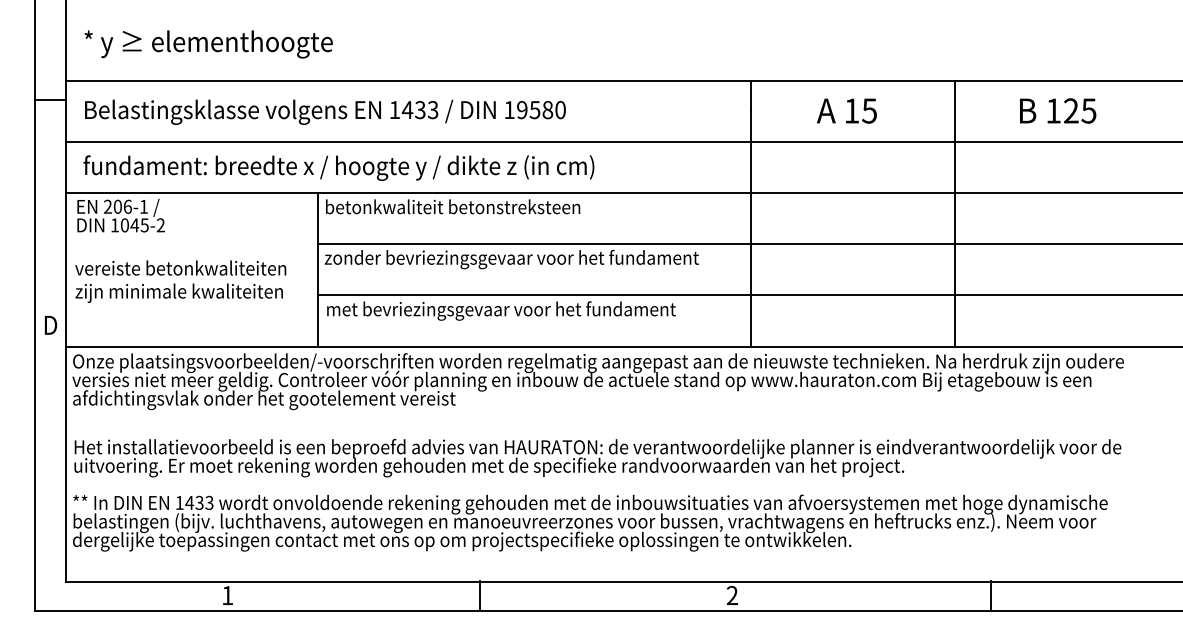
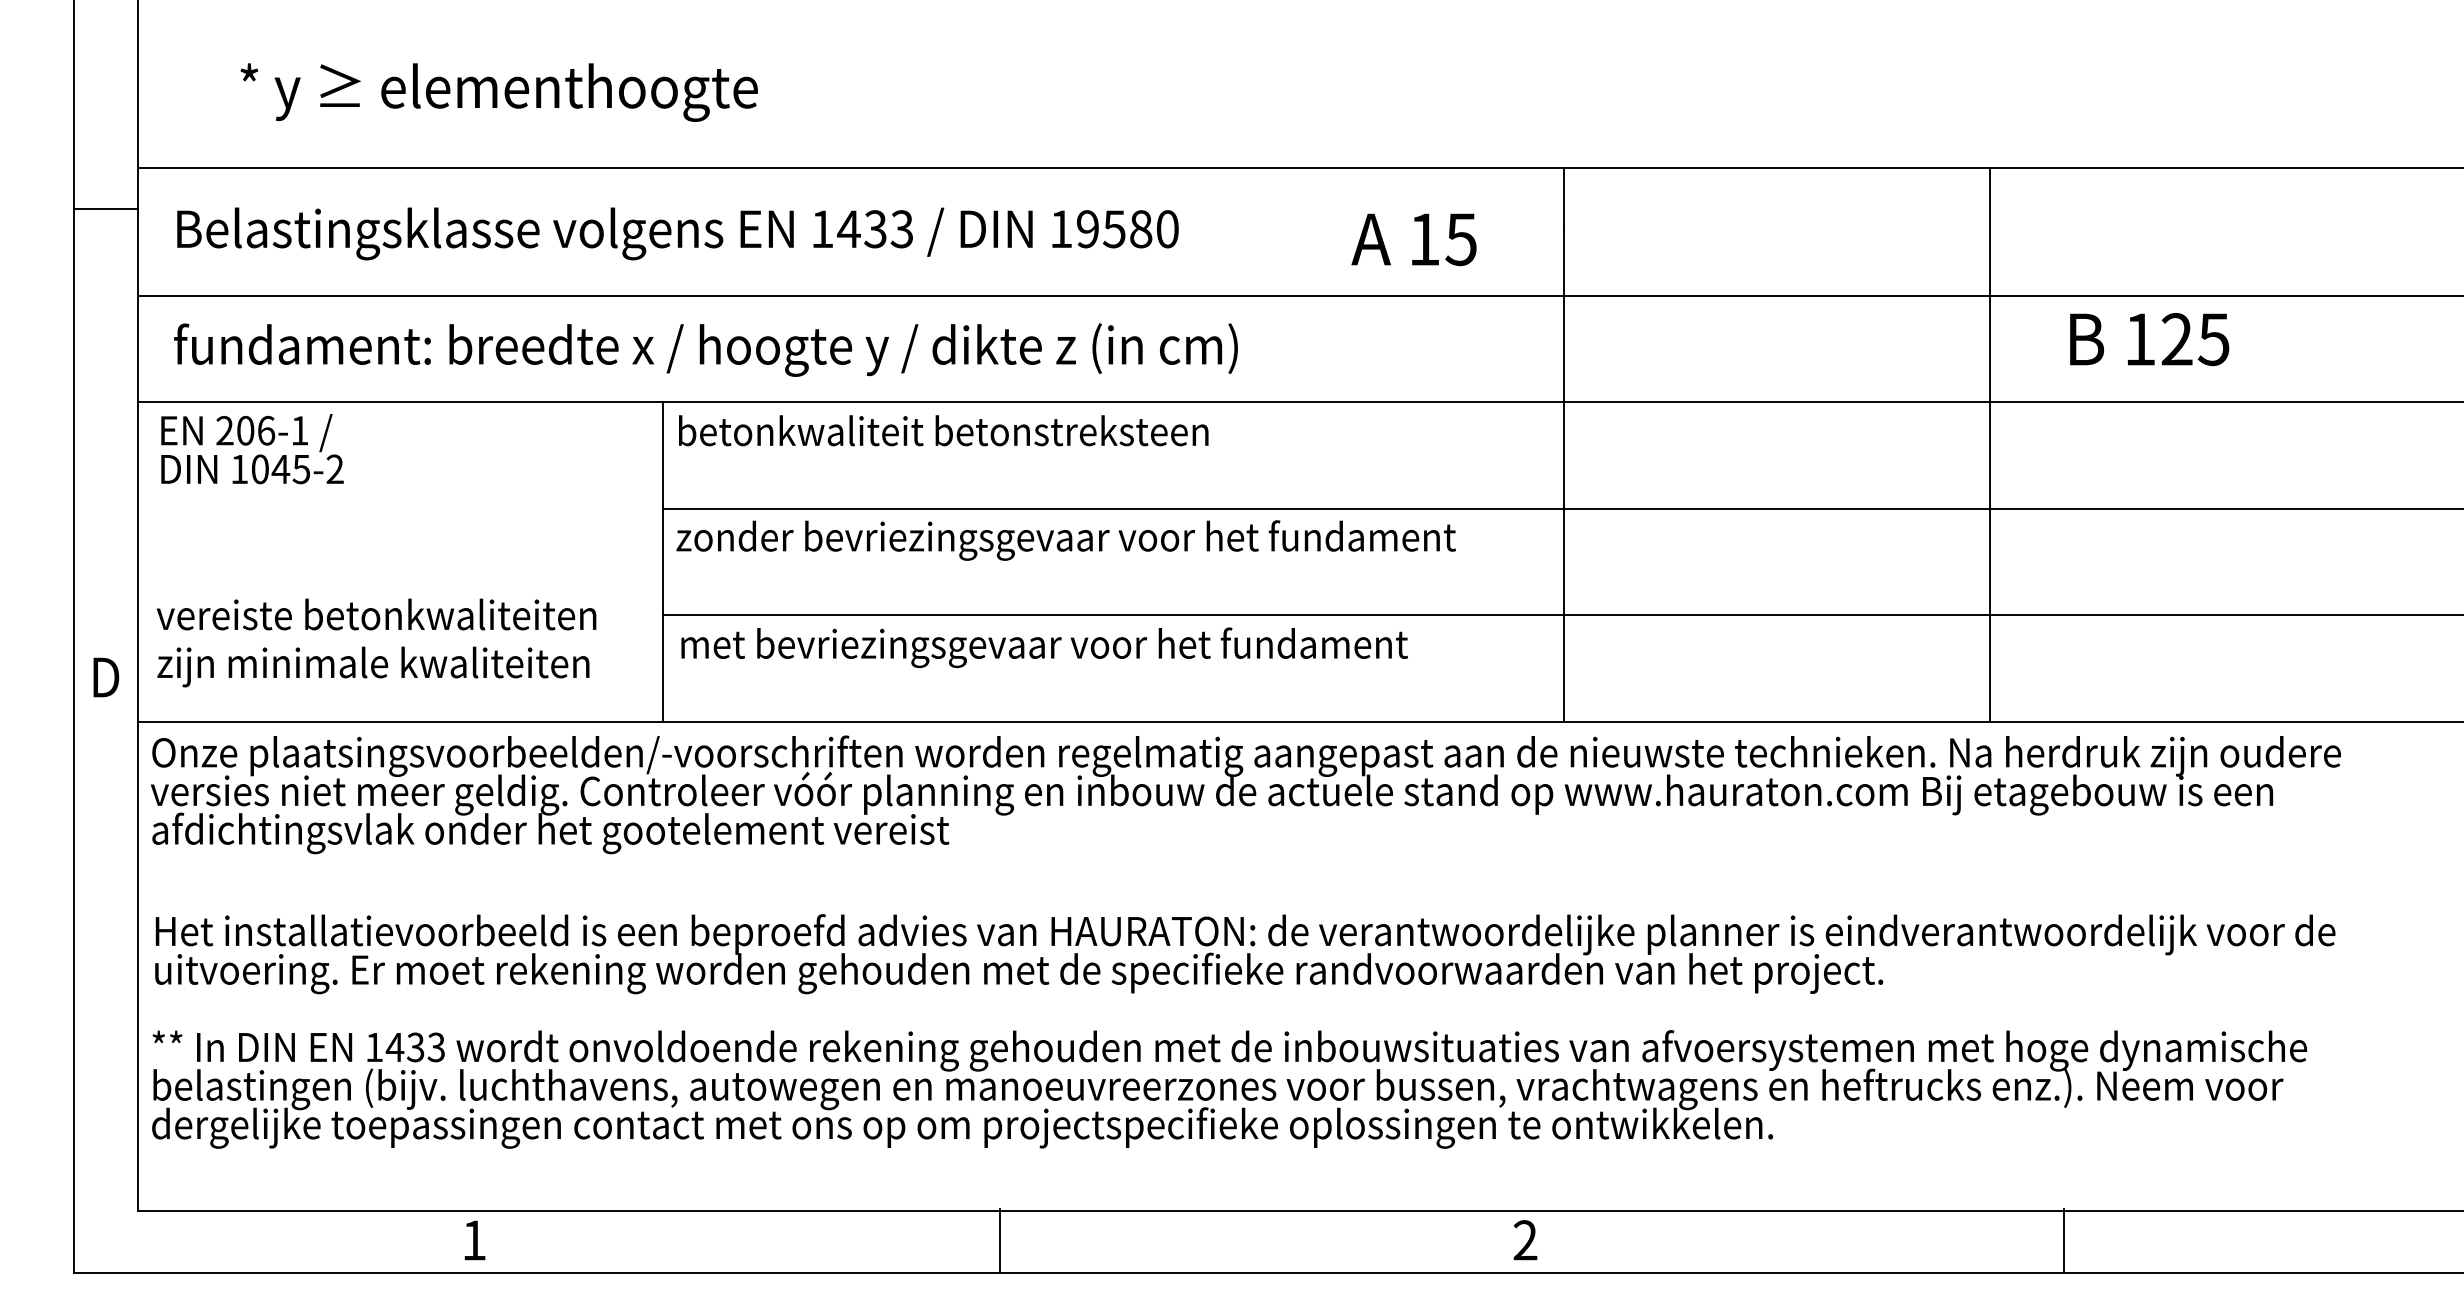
text: (208, 44) -> (498, 92), moved
text: (846, 110) -> (1413, 238), moved
text: (1058, 110) -> (2150, 338), moved
text: (180, 281) -> (376, 642), moved

